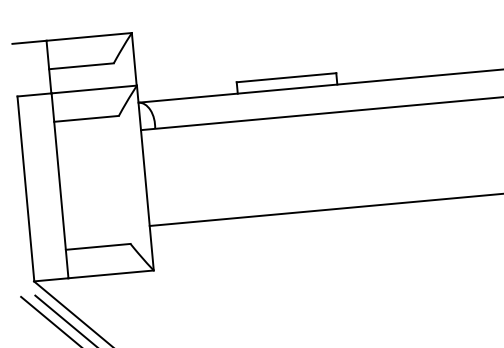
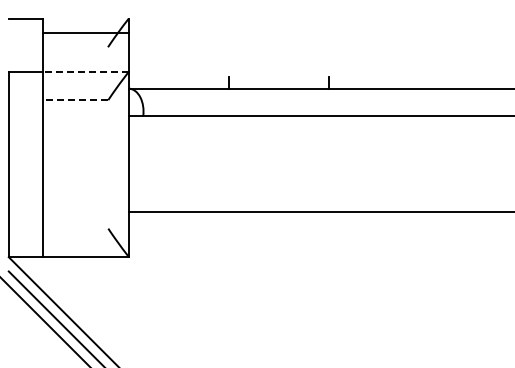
line: (88, 36) -> (85, 32), moved
line: (81, 66) -> (75, 47), removed
line: (286, 77) -> (278, 77), removed
line: (94, 89) -> (86, 71), solid -> dashed
line: (86, 119) -> (75, 100), solid -> dashed
line: (97, 246) -> (75, 228), removed

